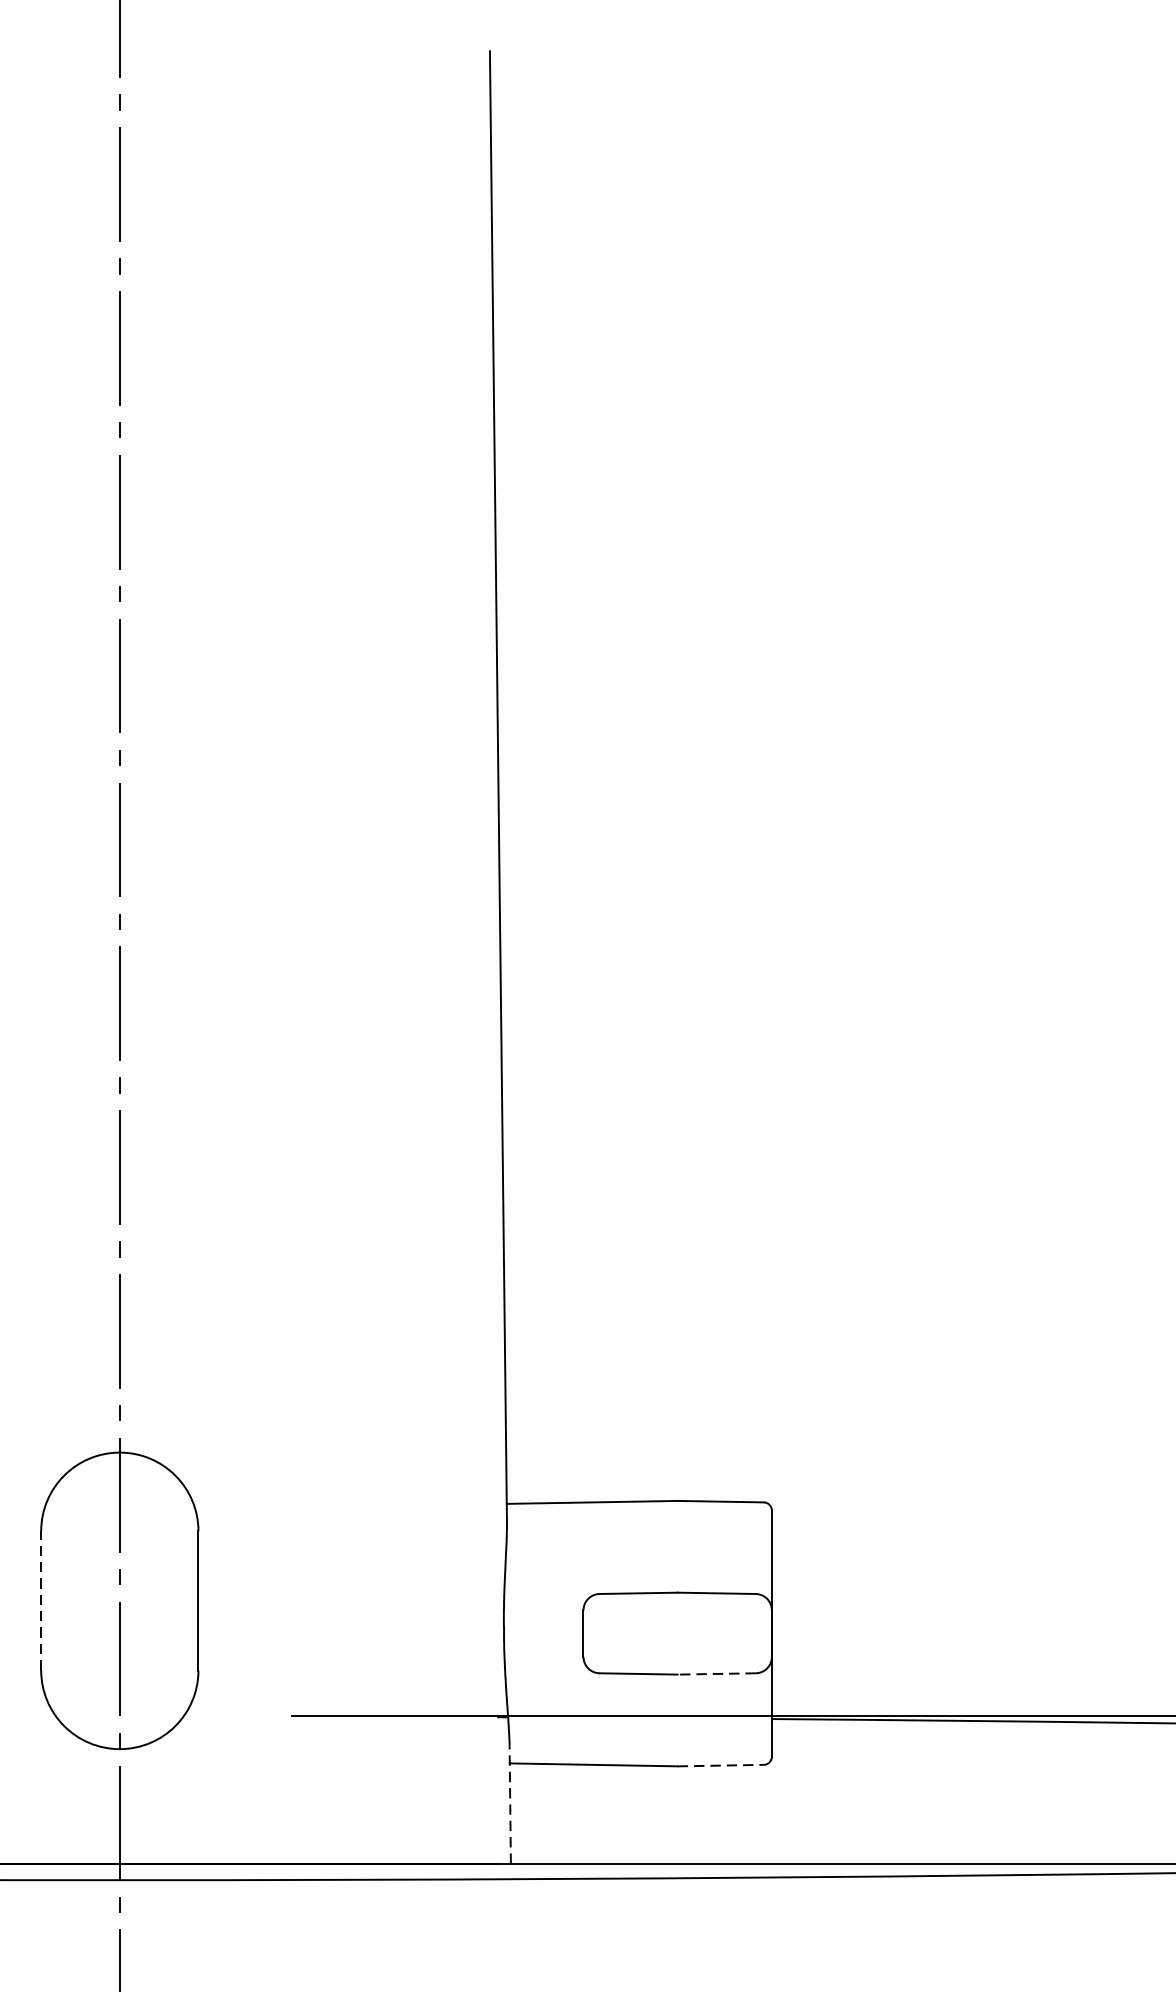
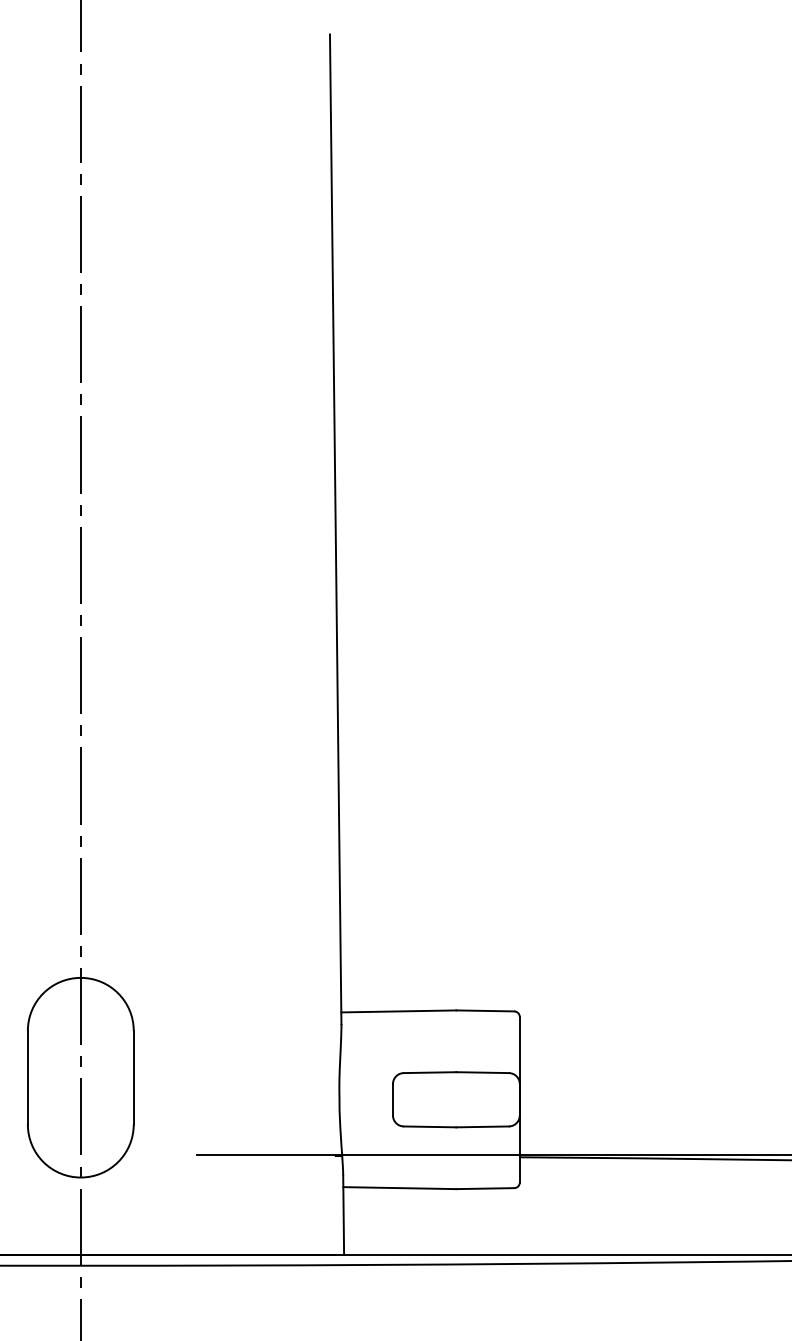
line: (40, 1600) -> (27, 1077), dashed -> solid
line: (716, 1673) -> (482, 1126), dashed -> solid
line: (720, 1765) -> (485, 1188), dashed -> solid
line: (510, 1805) -> (343, 1215), dashed -> solid

